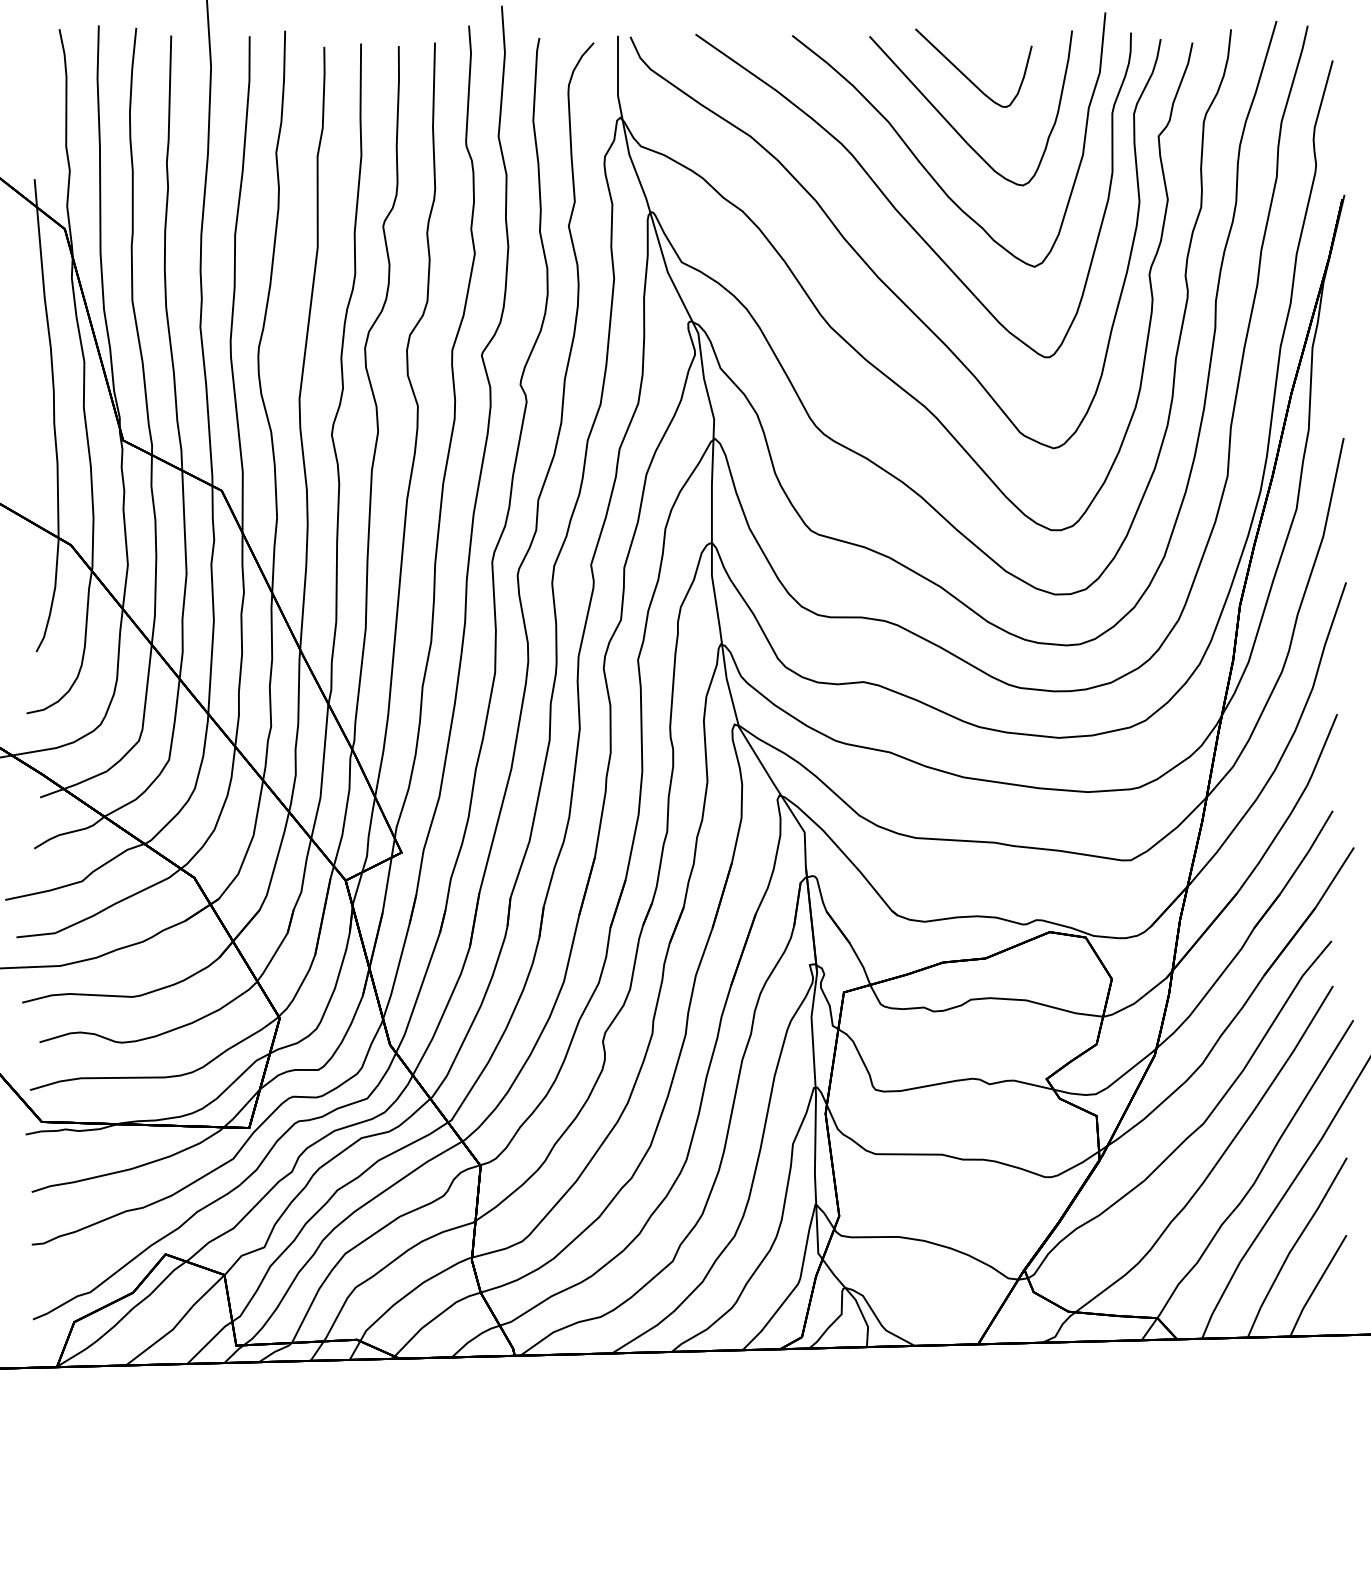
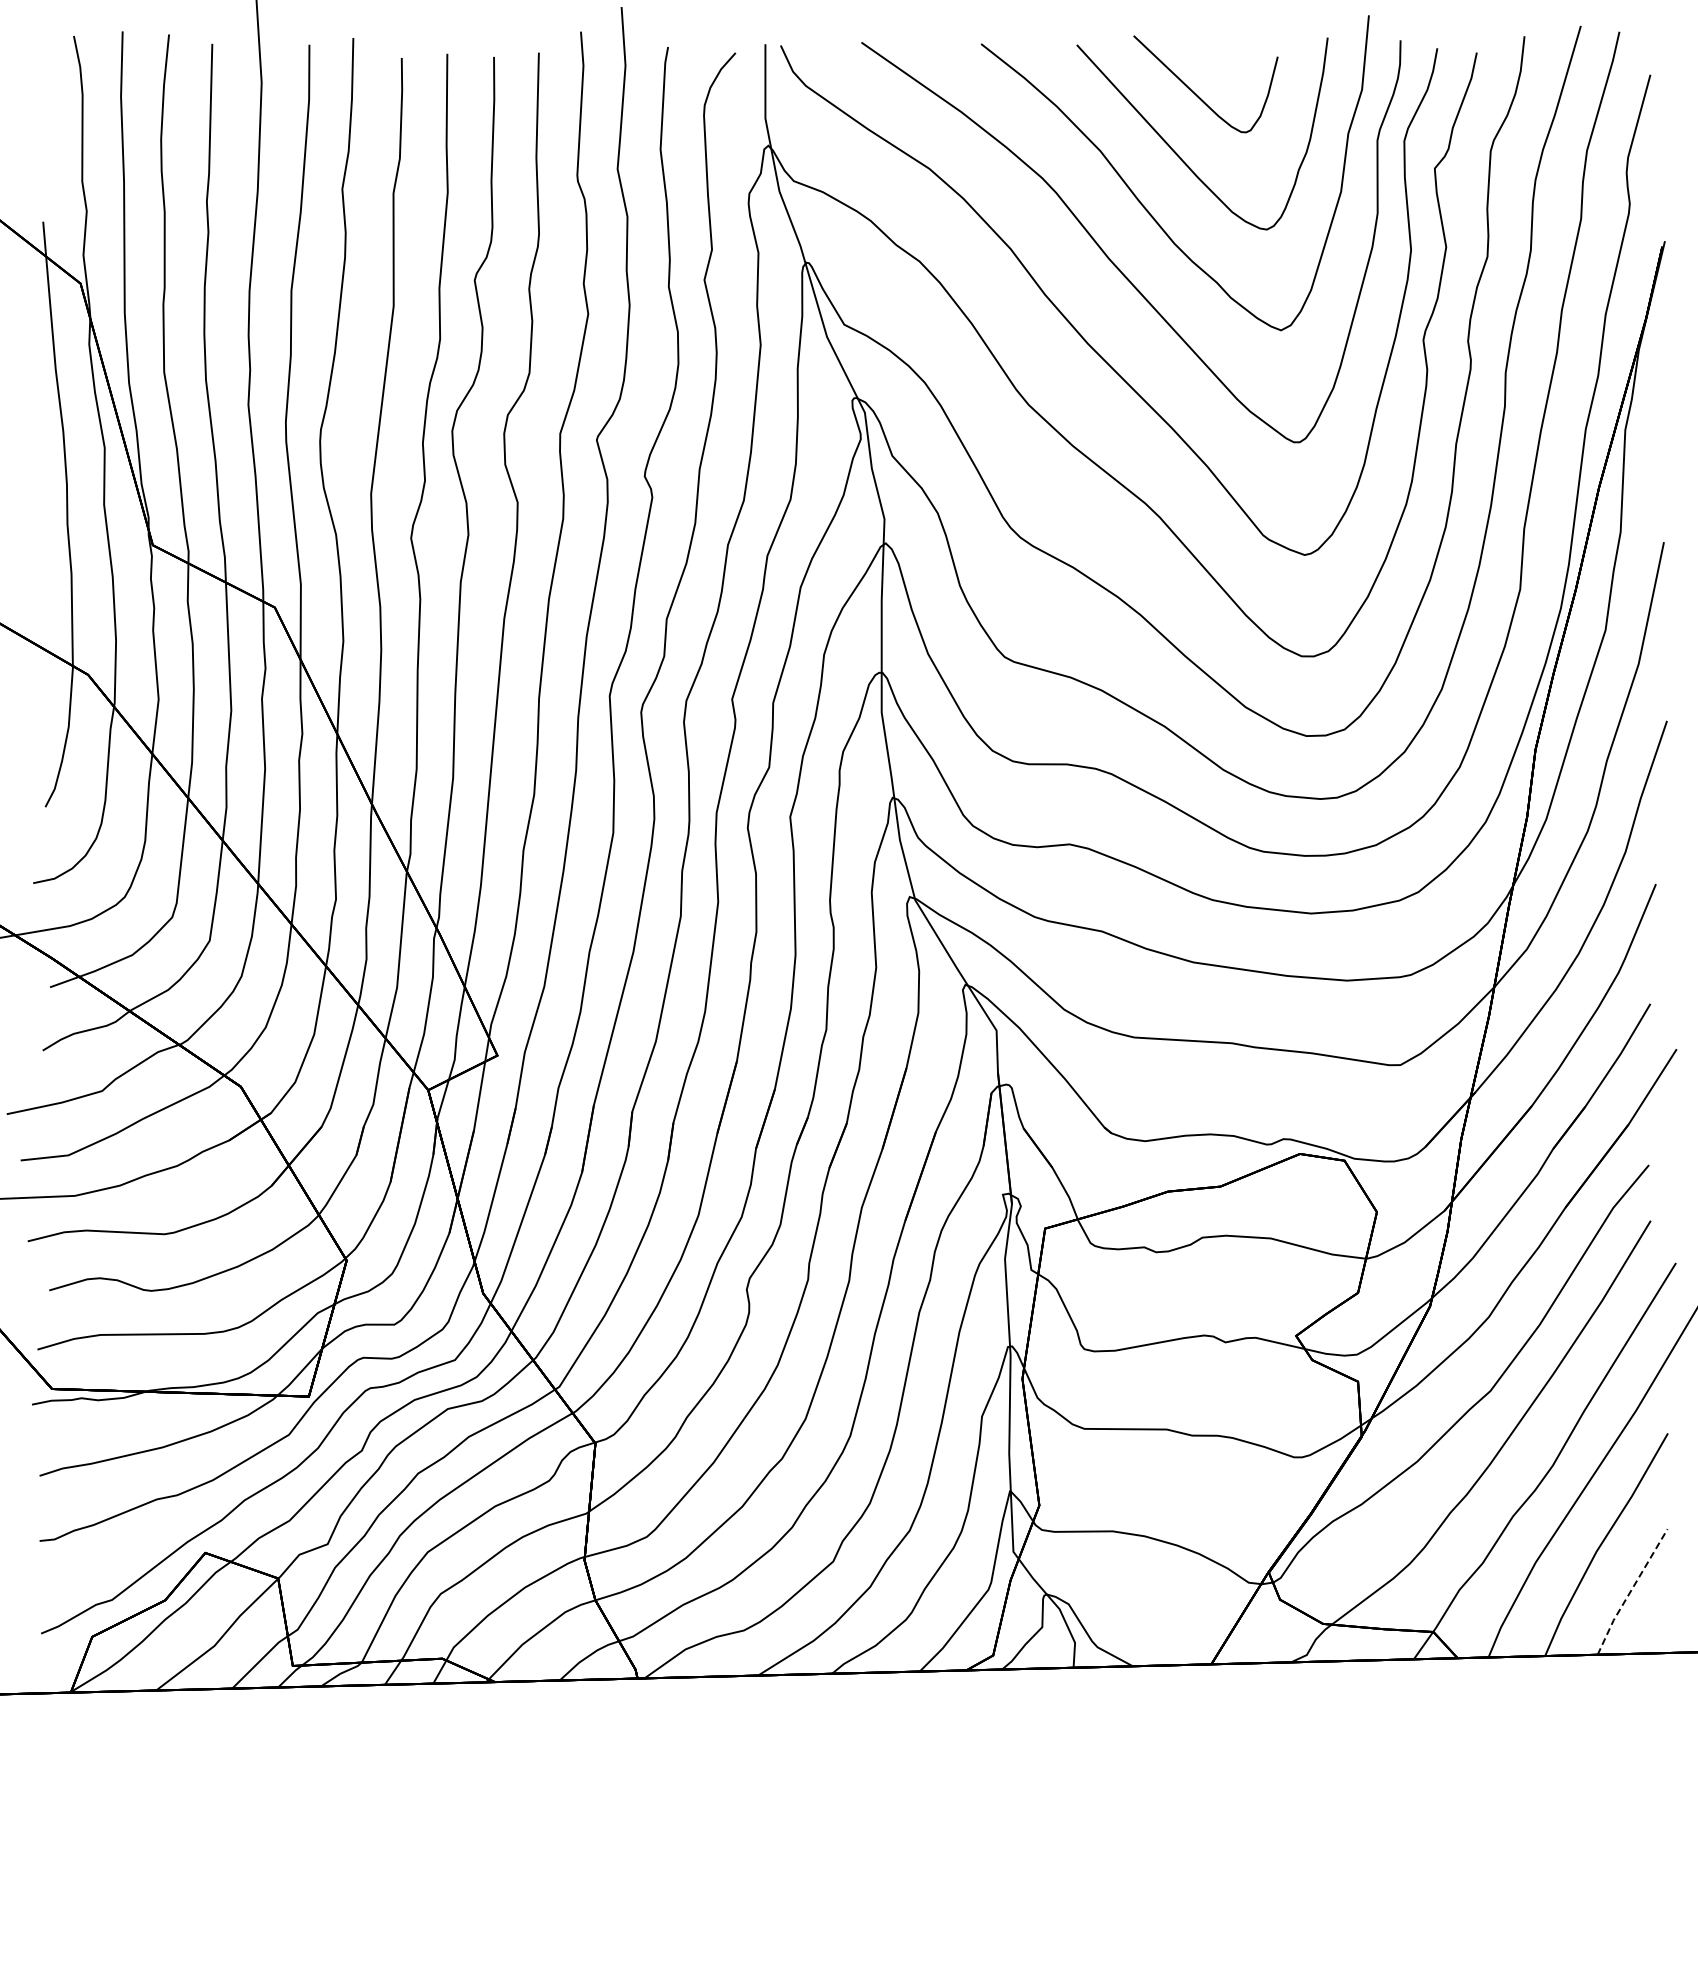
line: (1316, 1285) -> (1630, 1591), solid -> dashed

